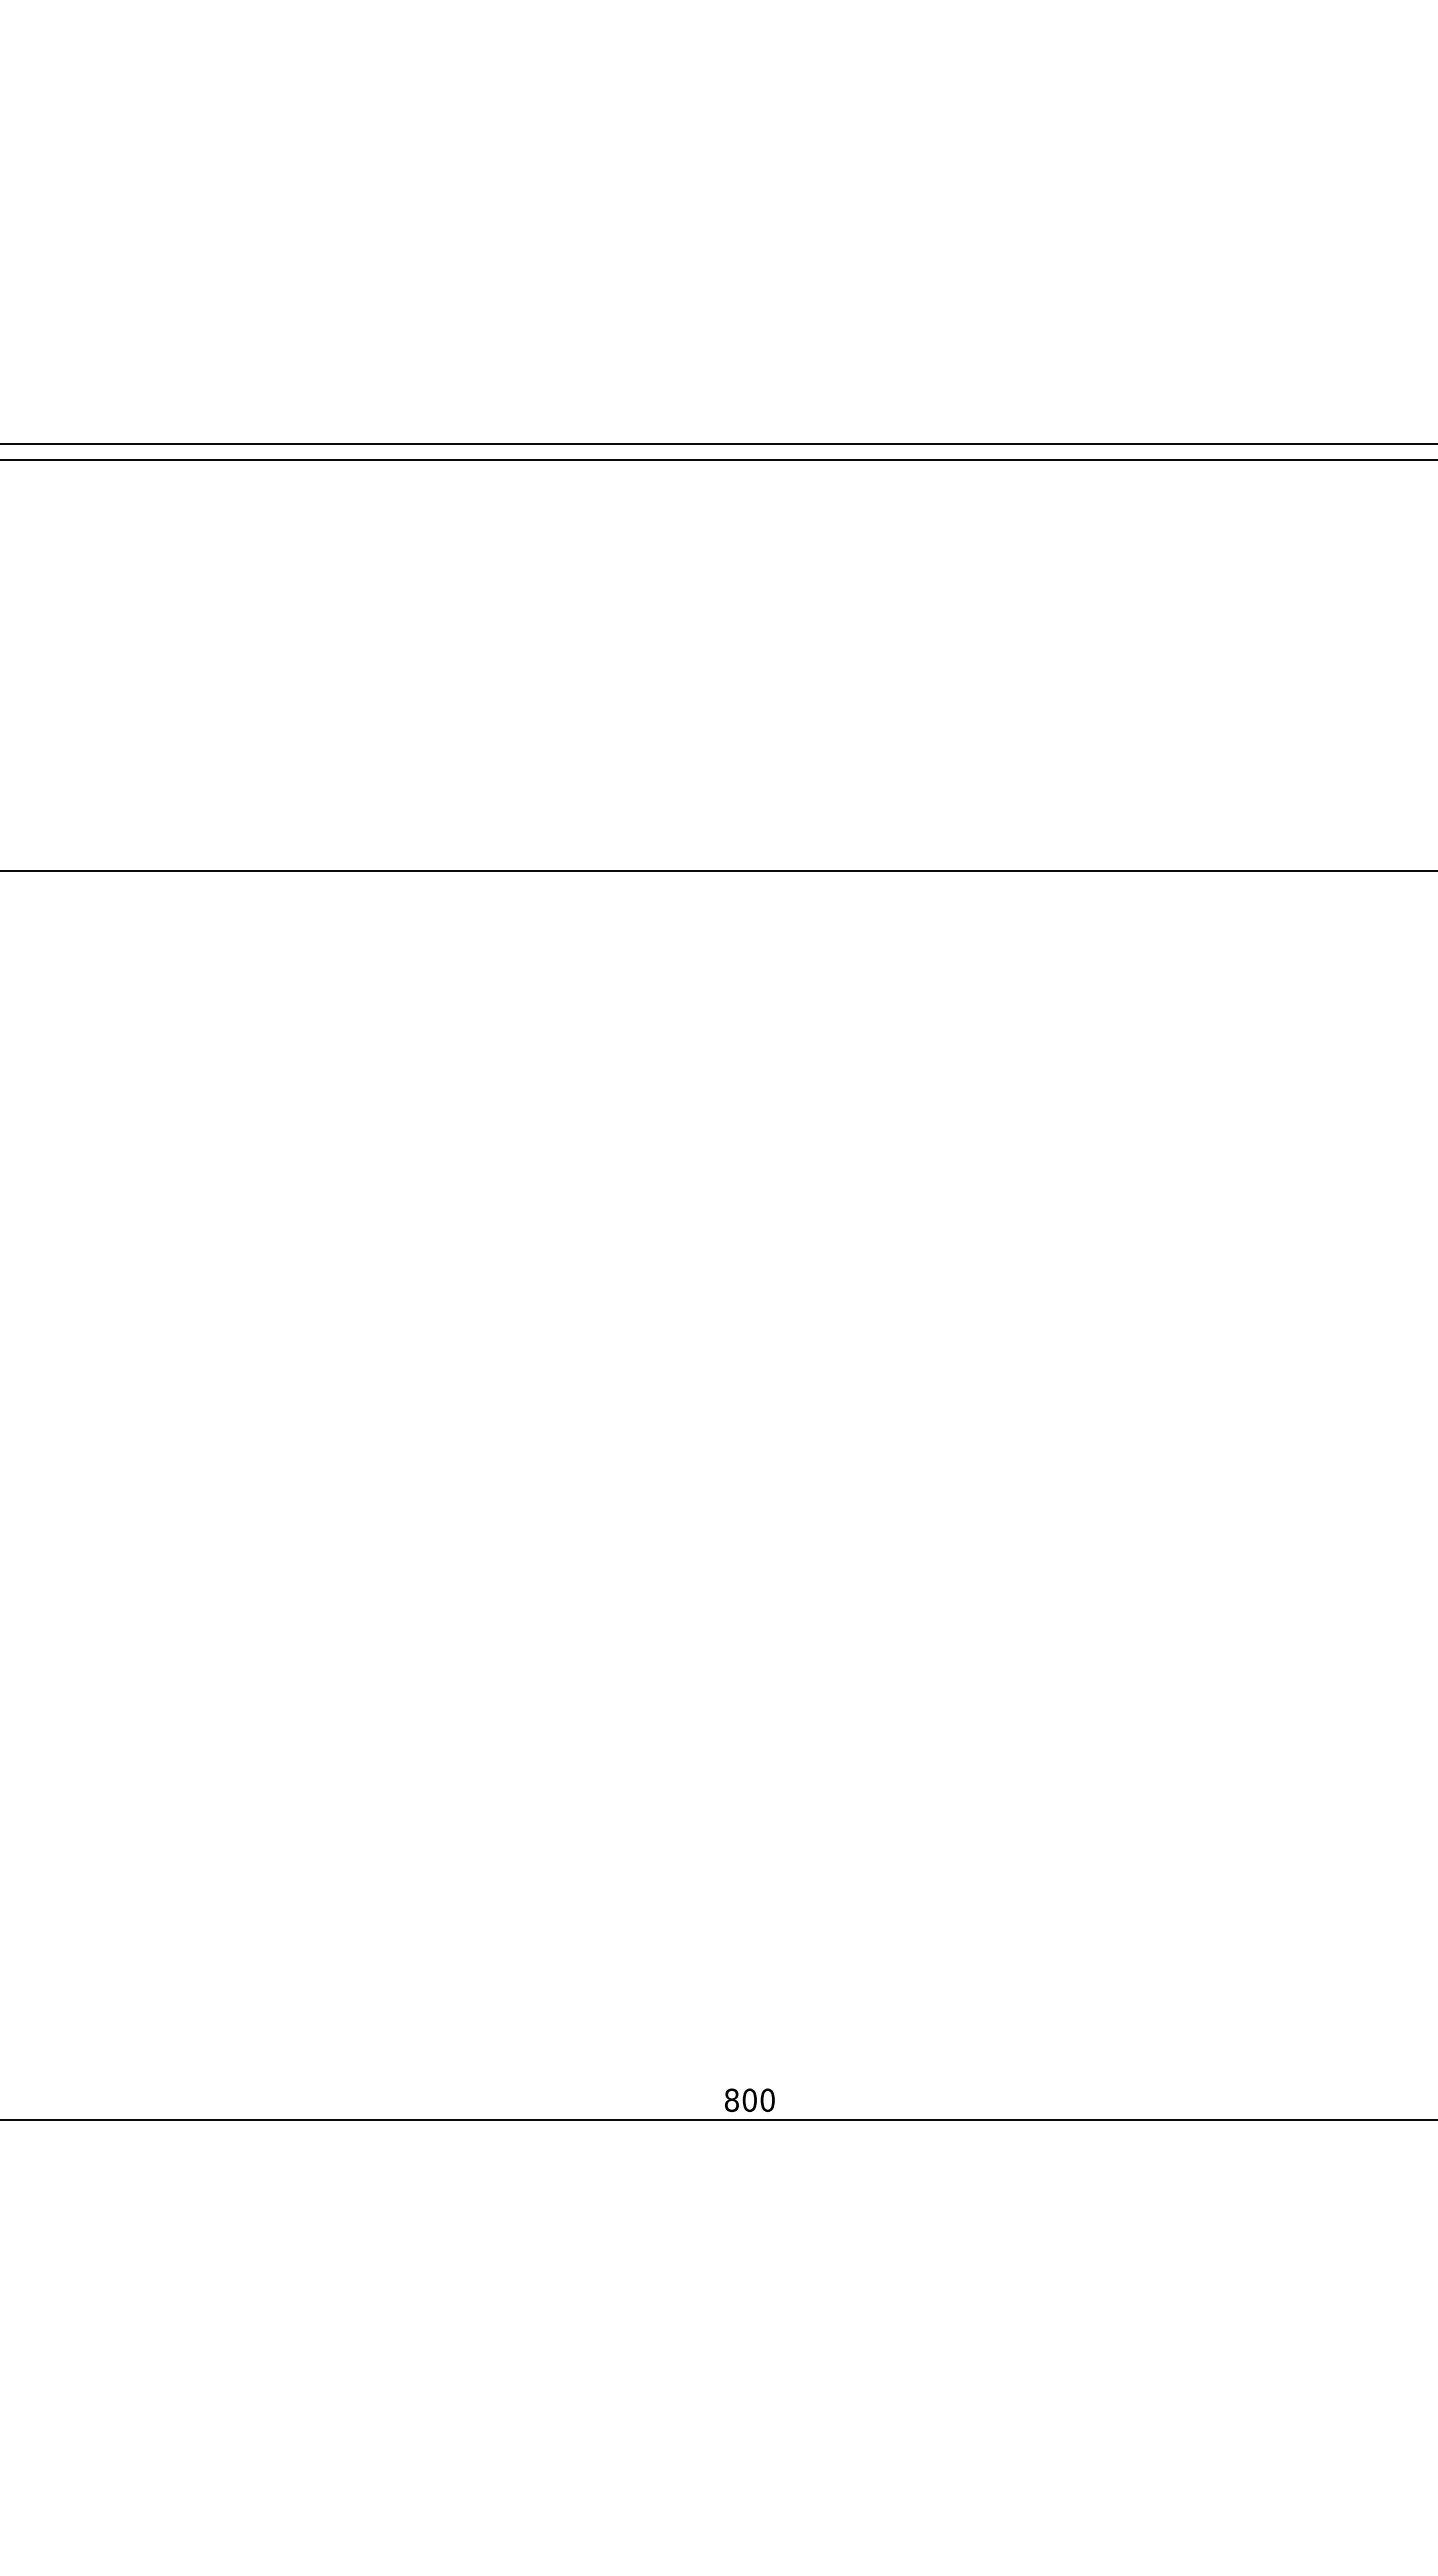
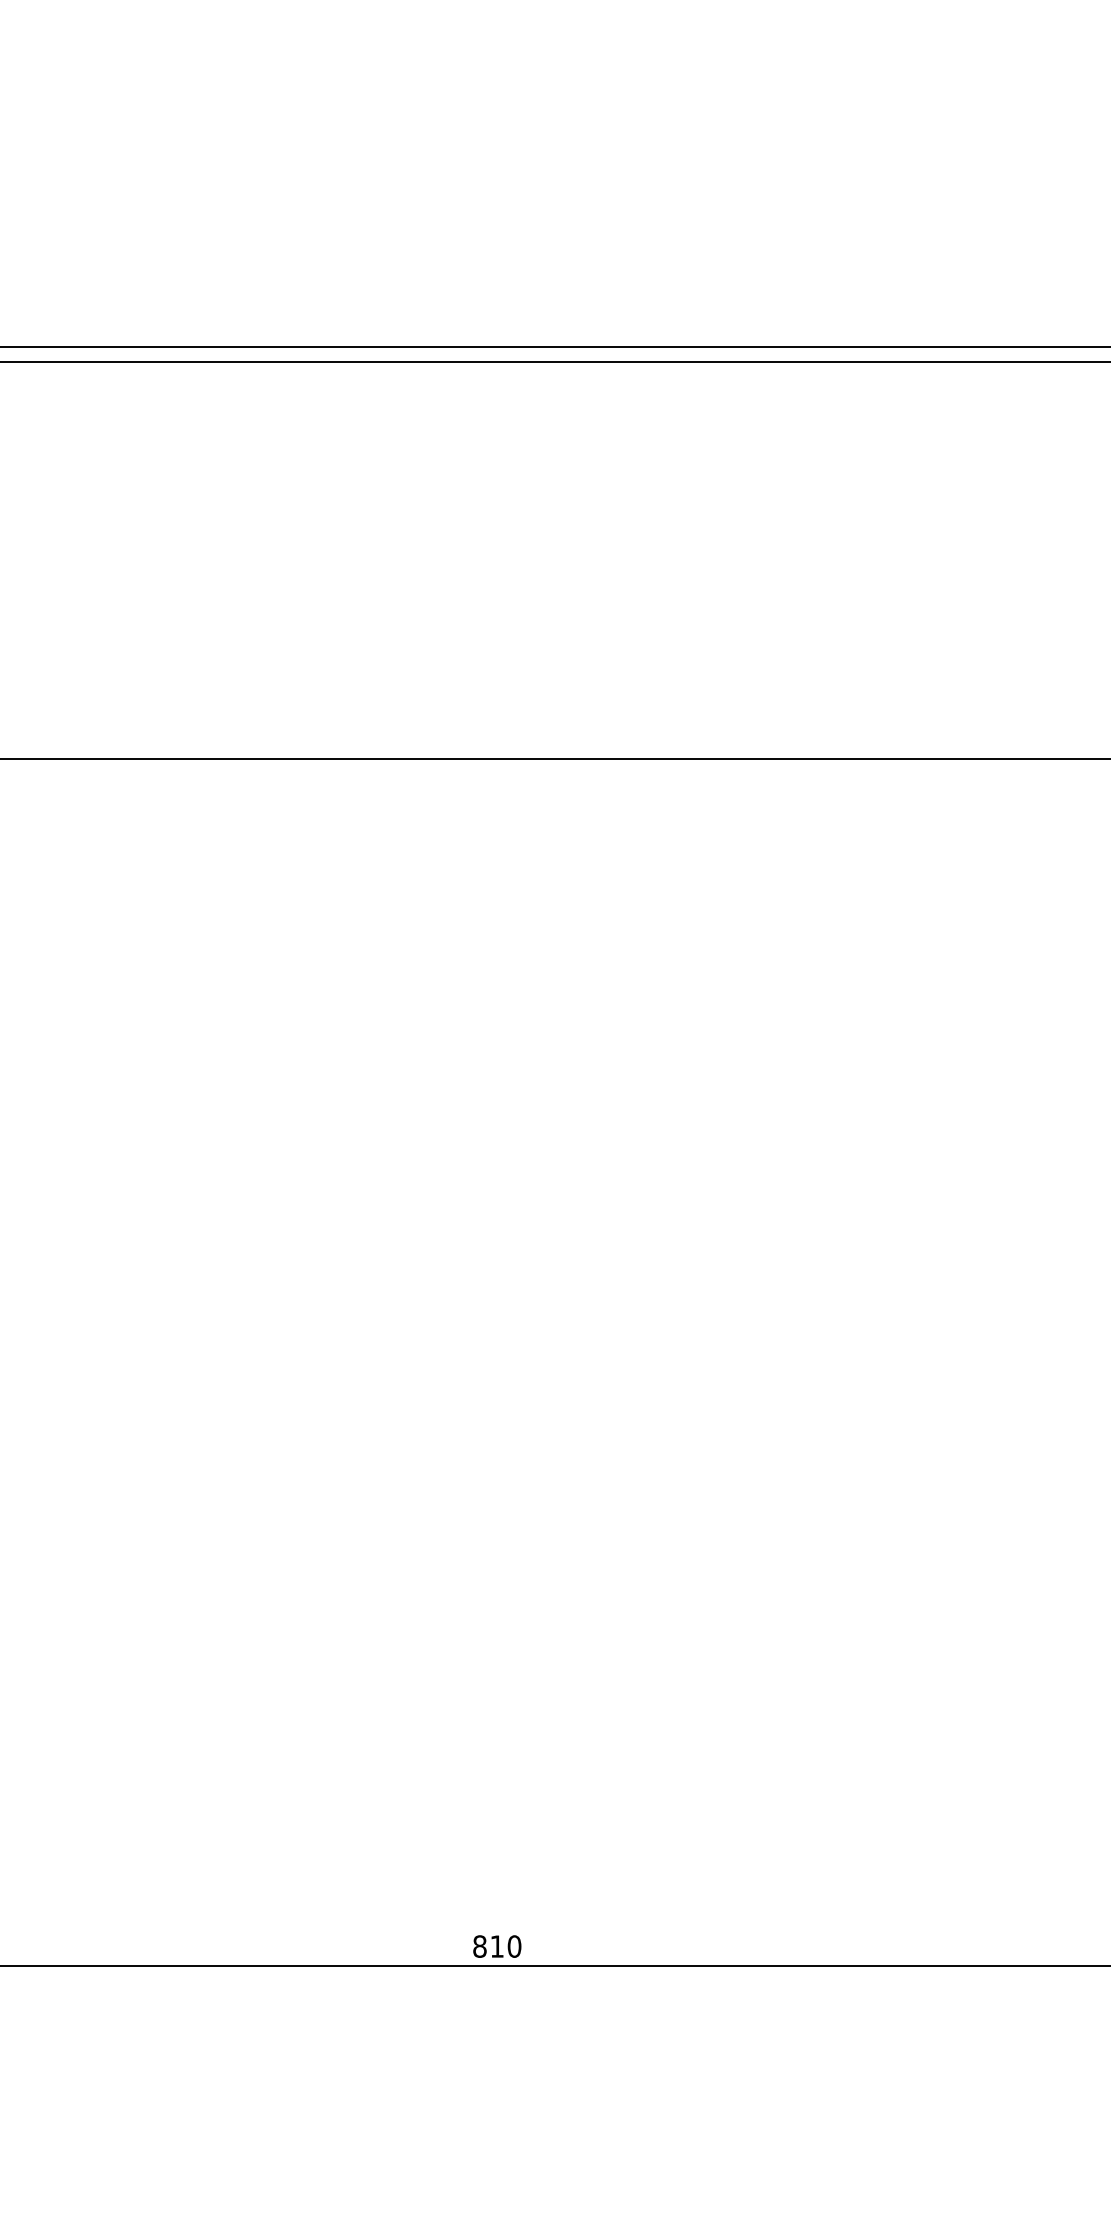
text: (749, 2100) -> (496, 1946), 800 -> 810

